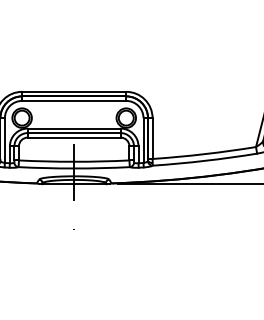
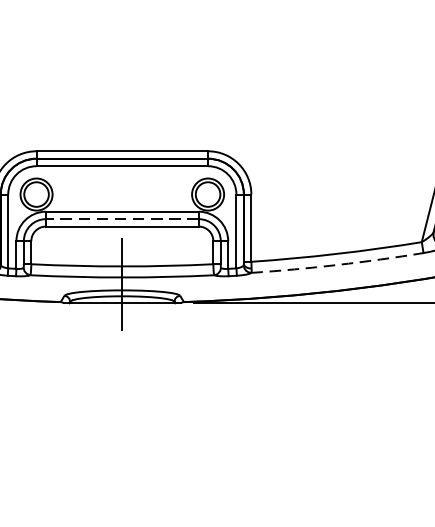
line: (73, 133) -> (121, 219), solid -> dashed
arc: (205, 160) -> (338, 264), solid -> dashed

